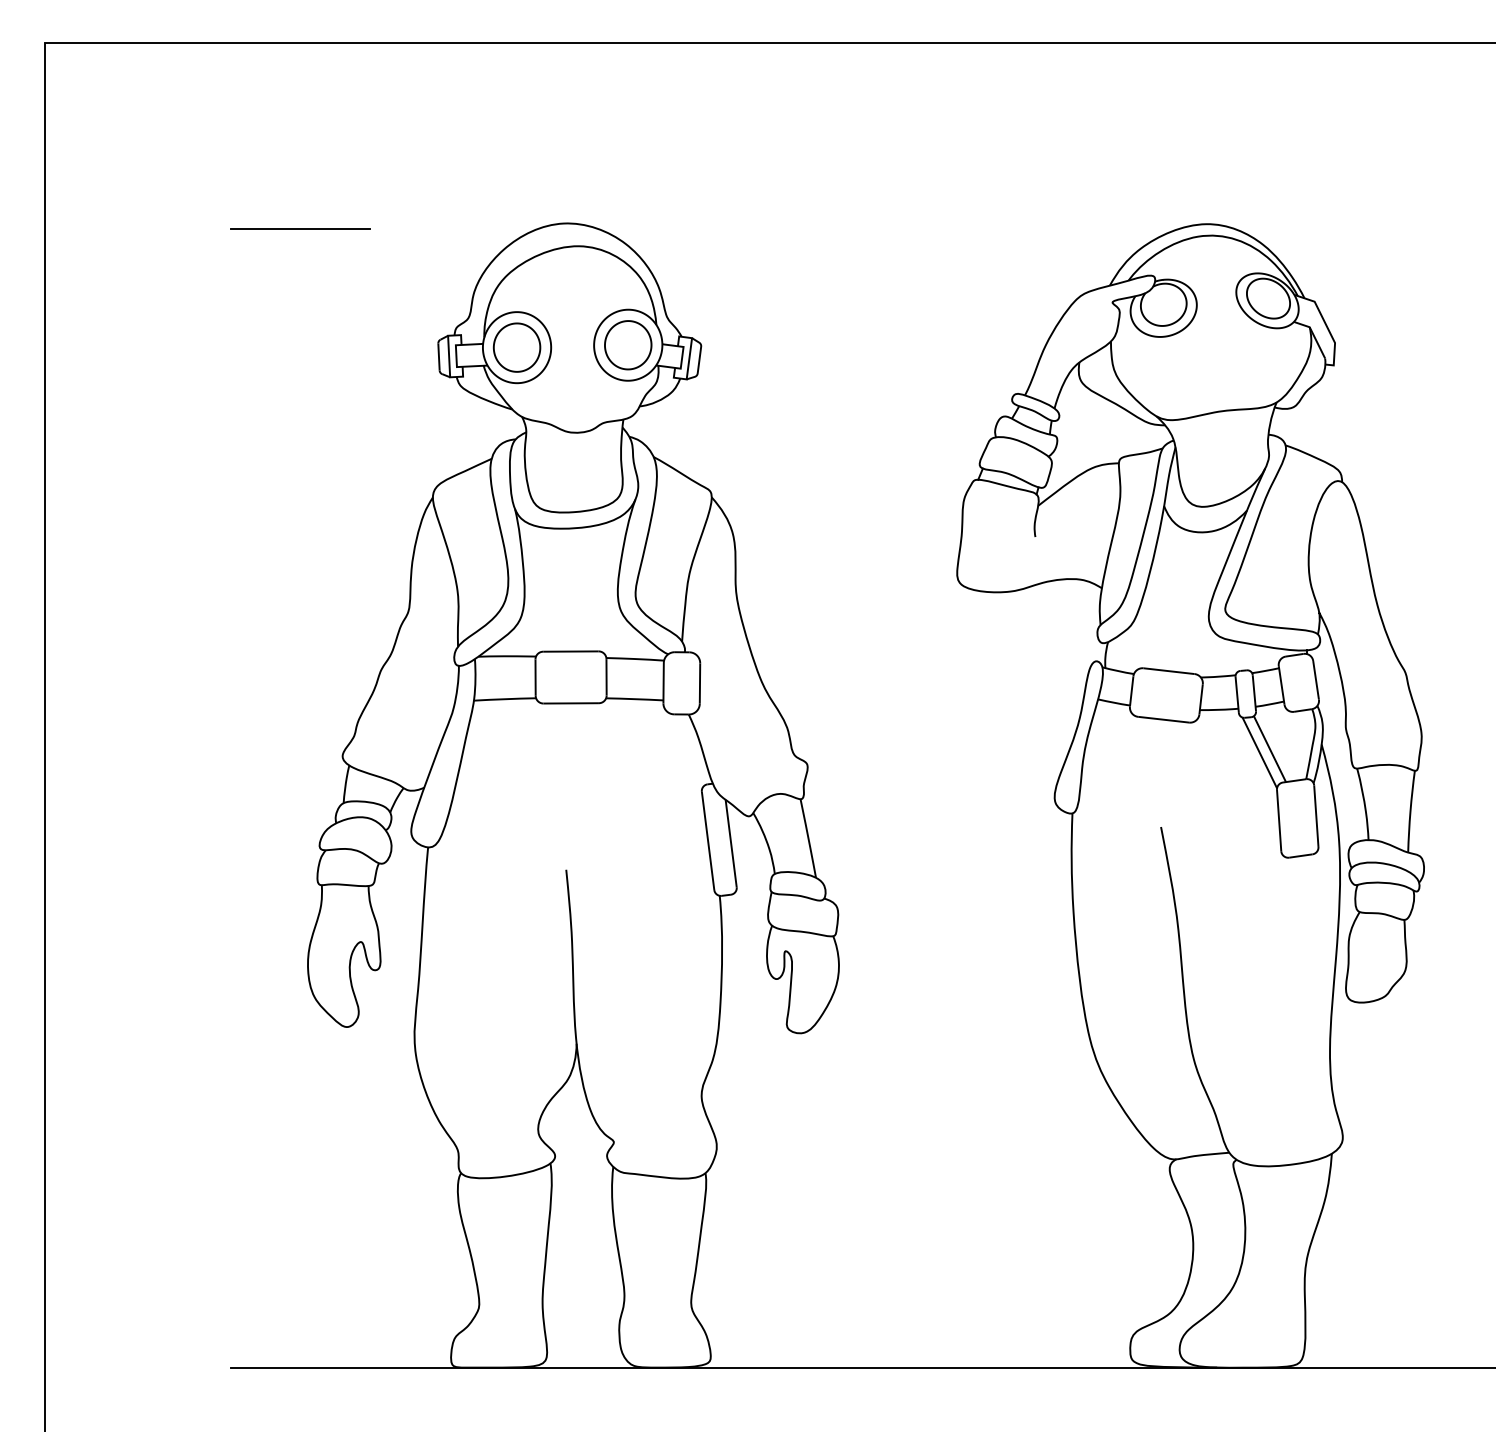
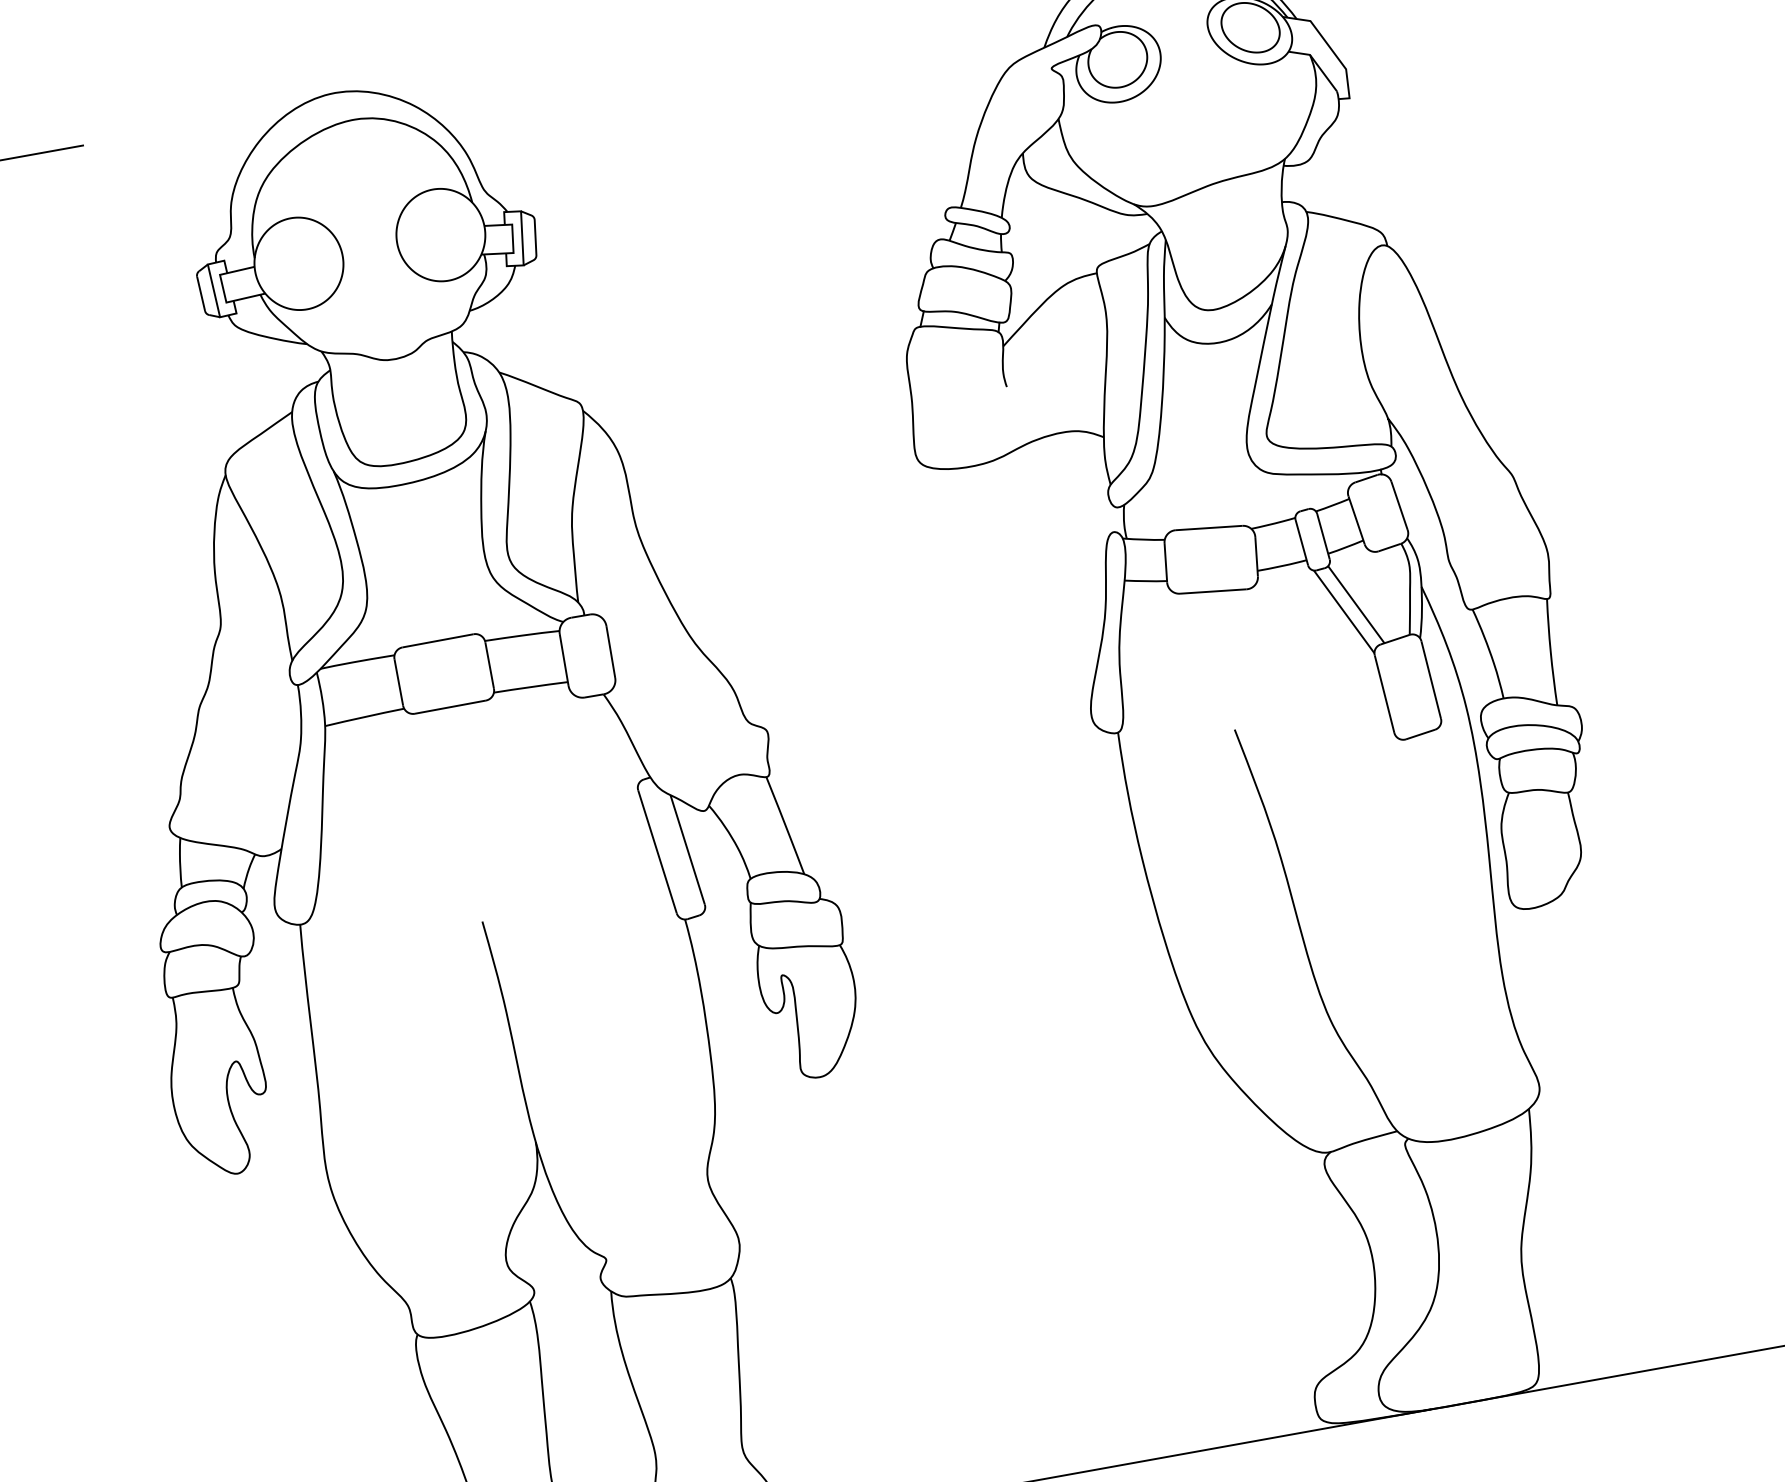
part: (628, 345) -> (441, 235), removed
part: (516, 347) -> (298, 263), removed

